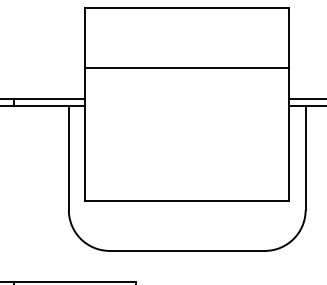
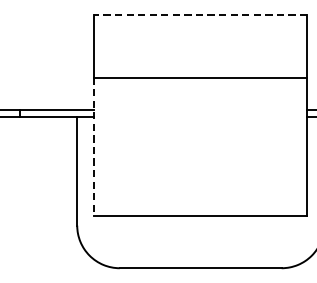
line: (186, 8) -> (199, 15), solid -> dashed
line: (85, 134) -> (94, 146), solid -> dashed

